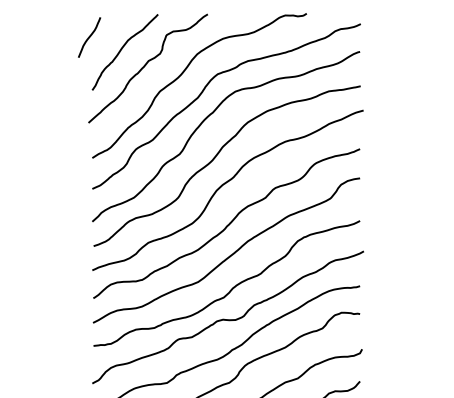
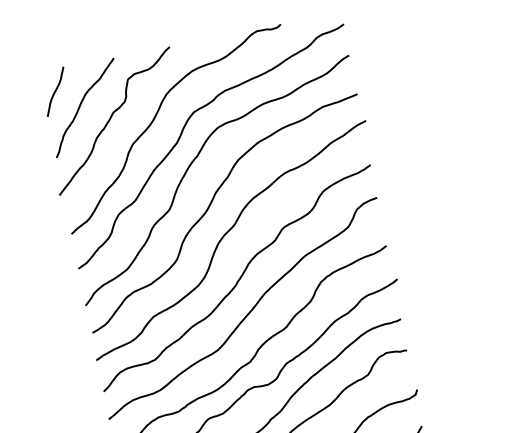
curve: (89, 37) -> (55, 91), moved

